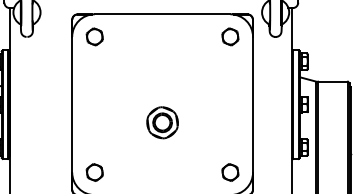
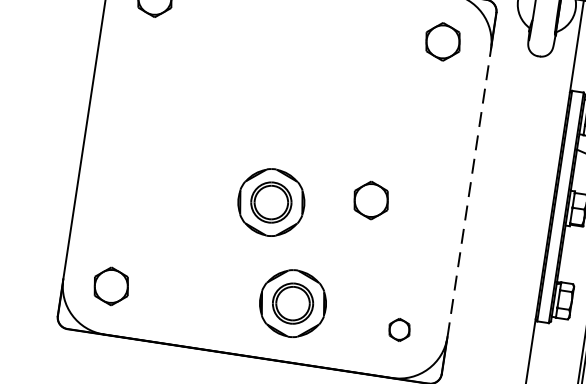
line: (253, 104) -> (470, 192), solid -> dashed
part: (208, 114) -> (371, 199), added
part: (179, 167) -> (292, 302), added
part: (230, 172) -> (399, 329), size x0.6

